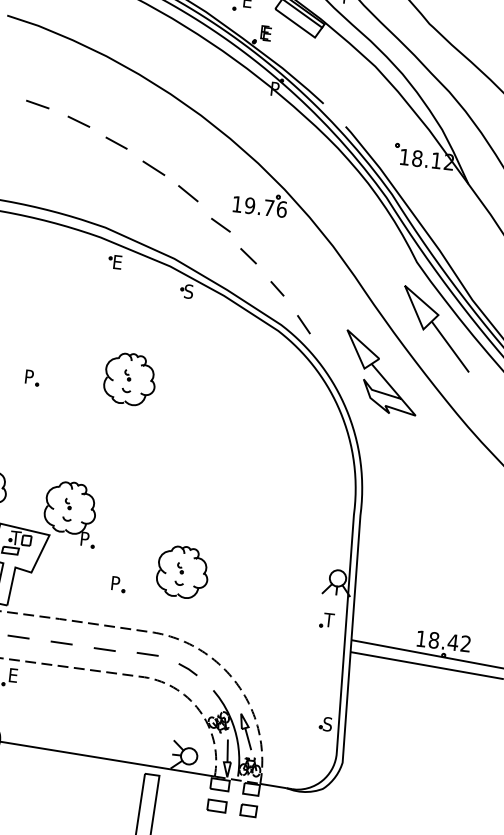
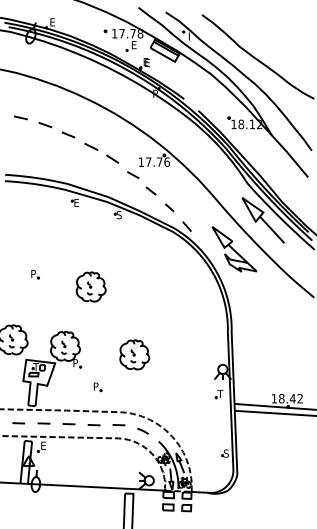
text: (249, 204) -> (148, 161), 19.76 -> 17.76
part: (128, 378) -> (90, 286), moved
part: (182, 571) -> (134, 354), moved

